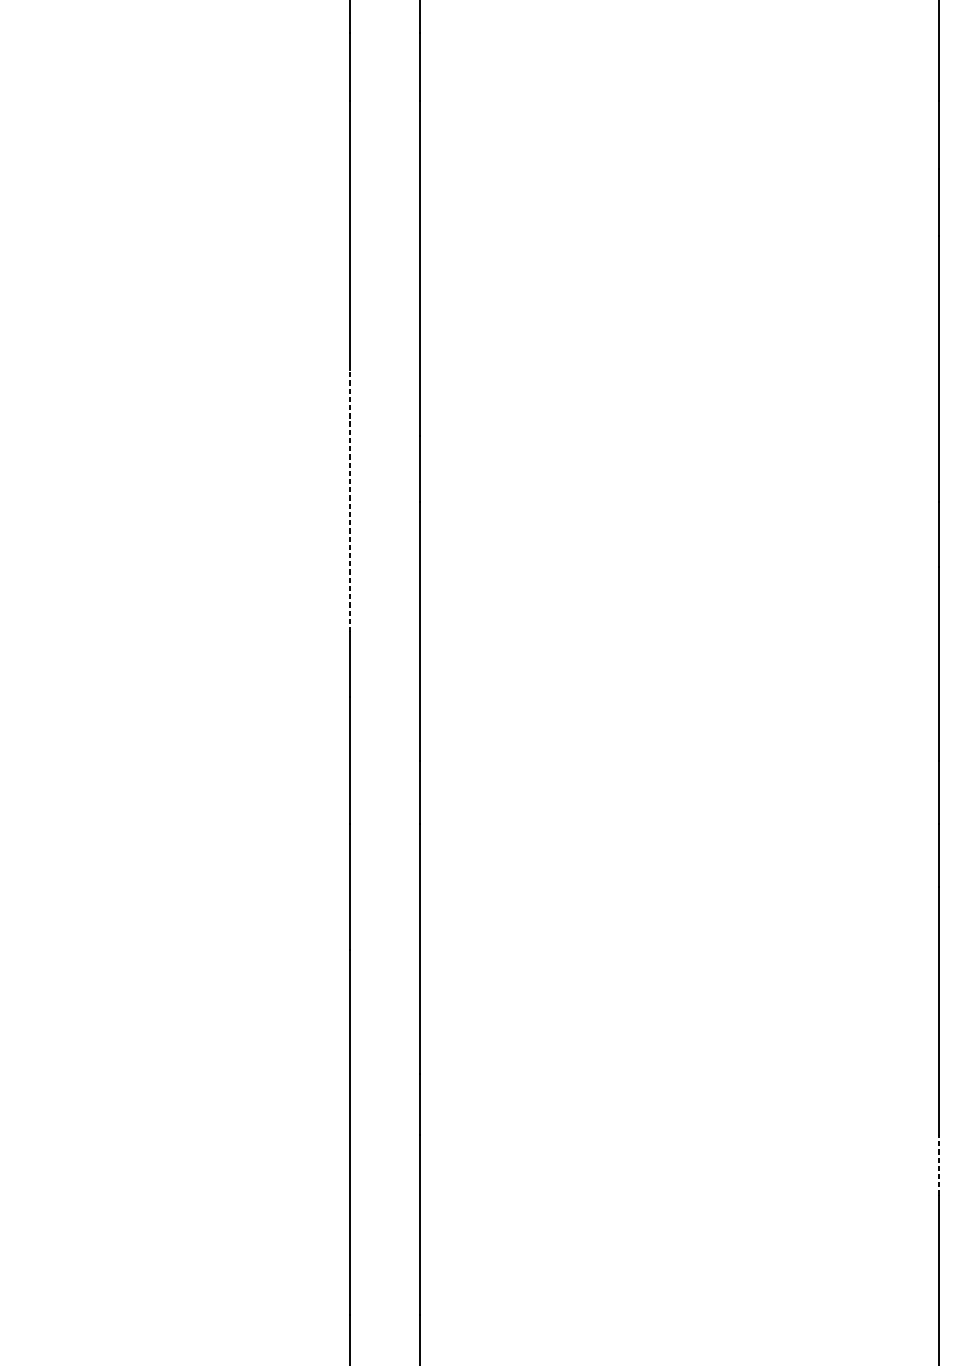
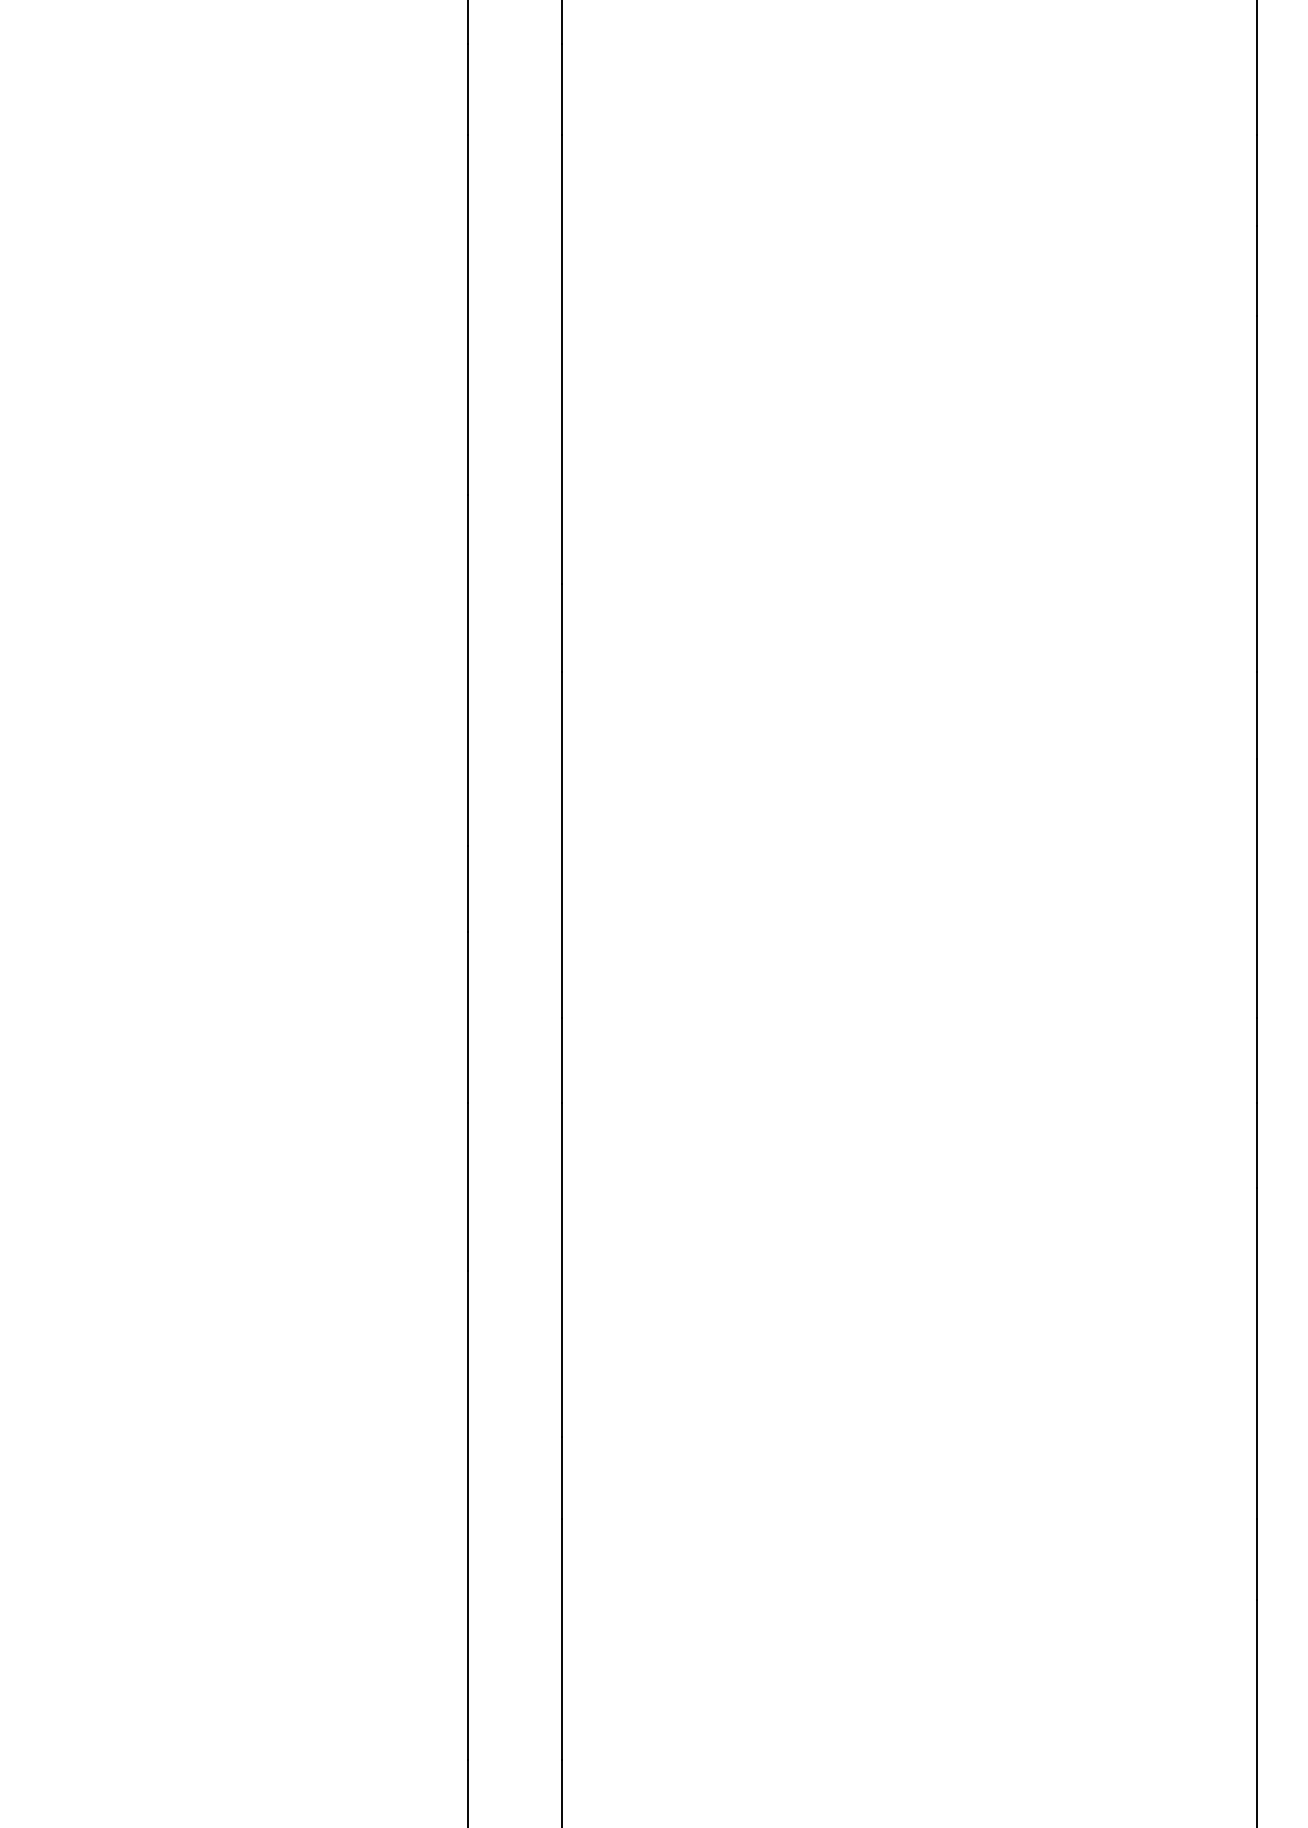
line: (349, 501) -> (468, 670), dashed -> solid
line: (938, 1165) -> (1256, 1559), dashed -> solid

